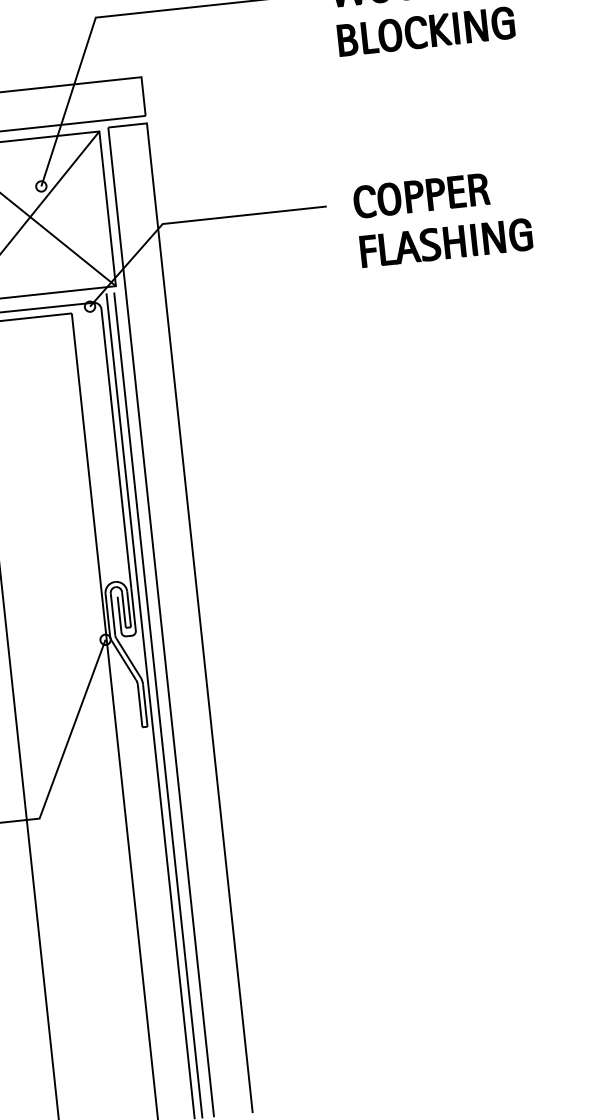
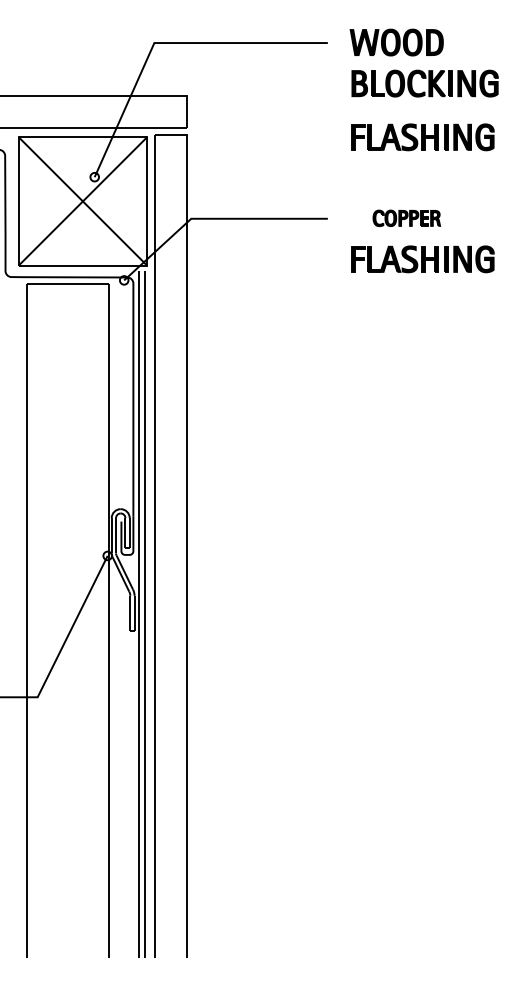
part: (430, 96) -> (422, 137), added
part: (421, 196) -> (406, 218), size x0.6

